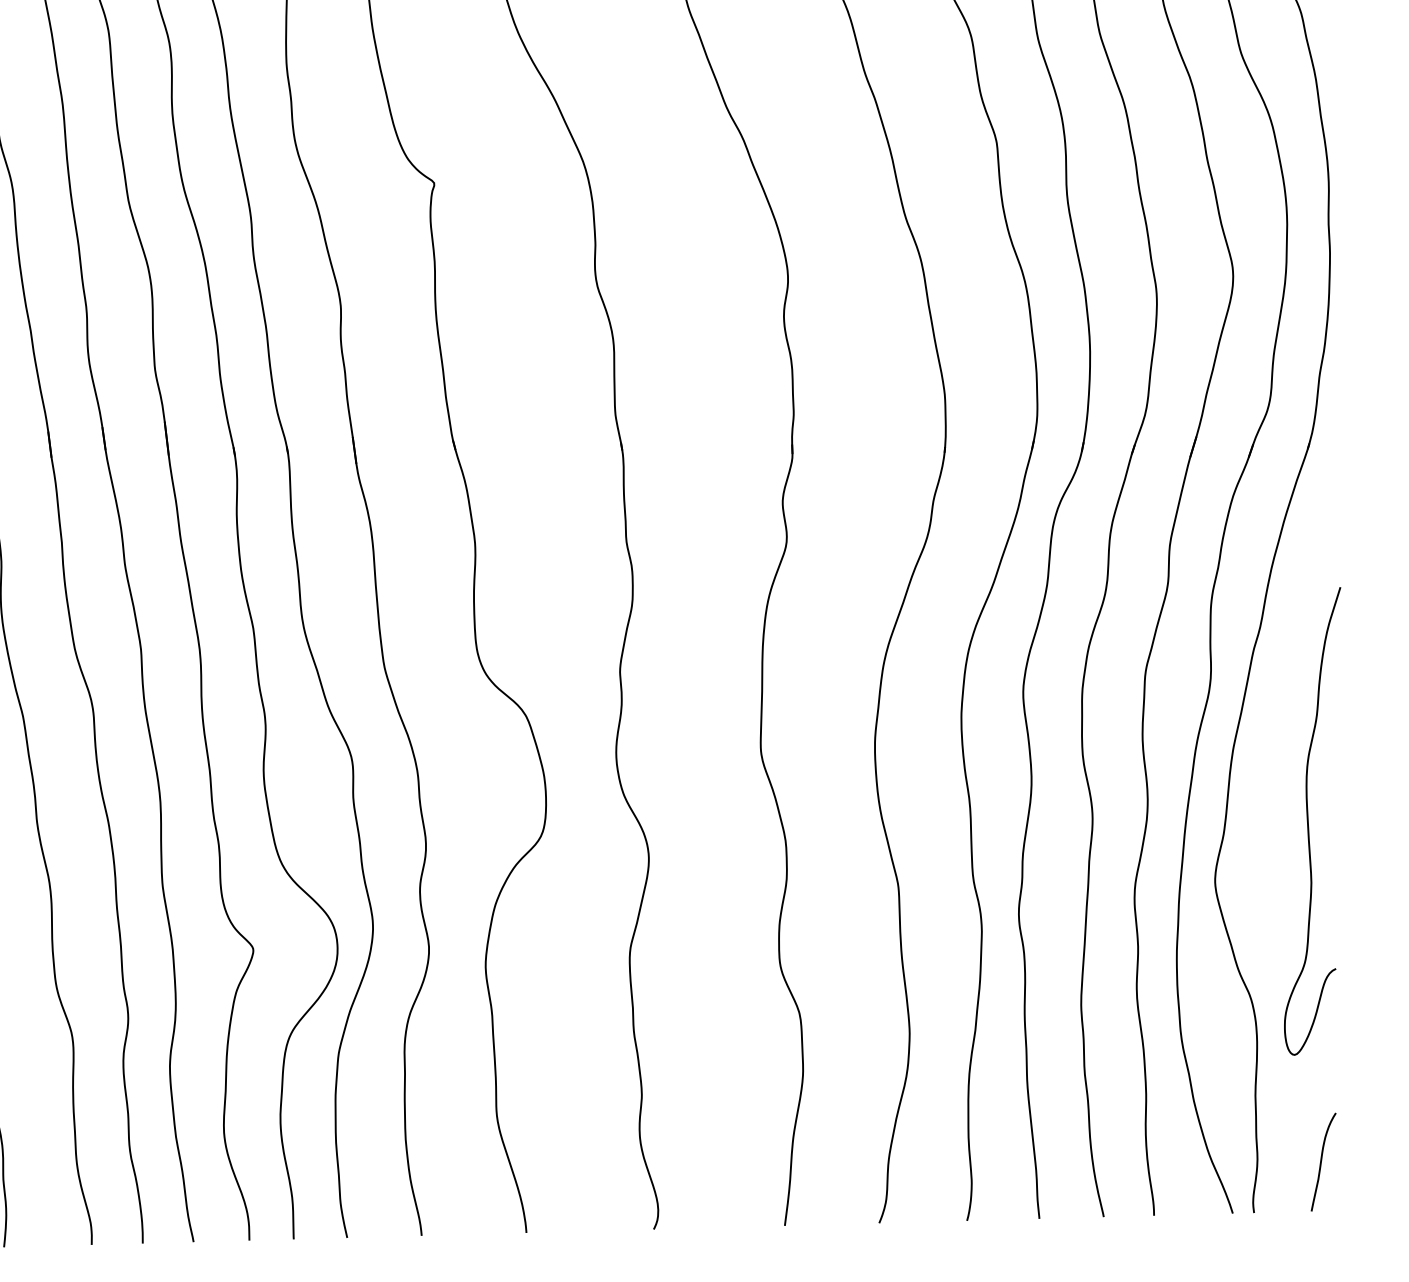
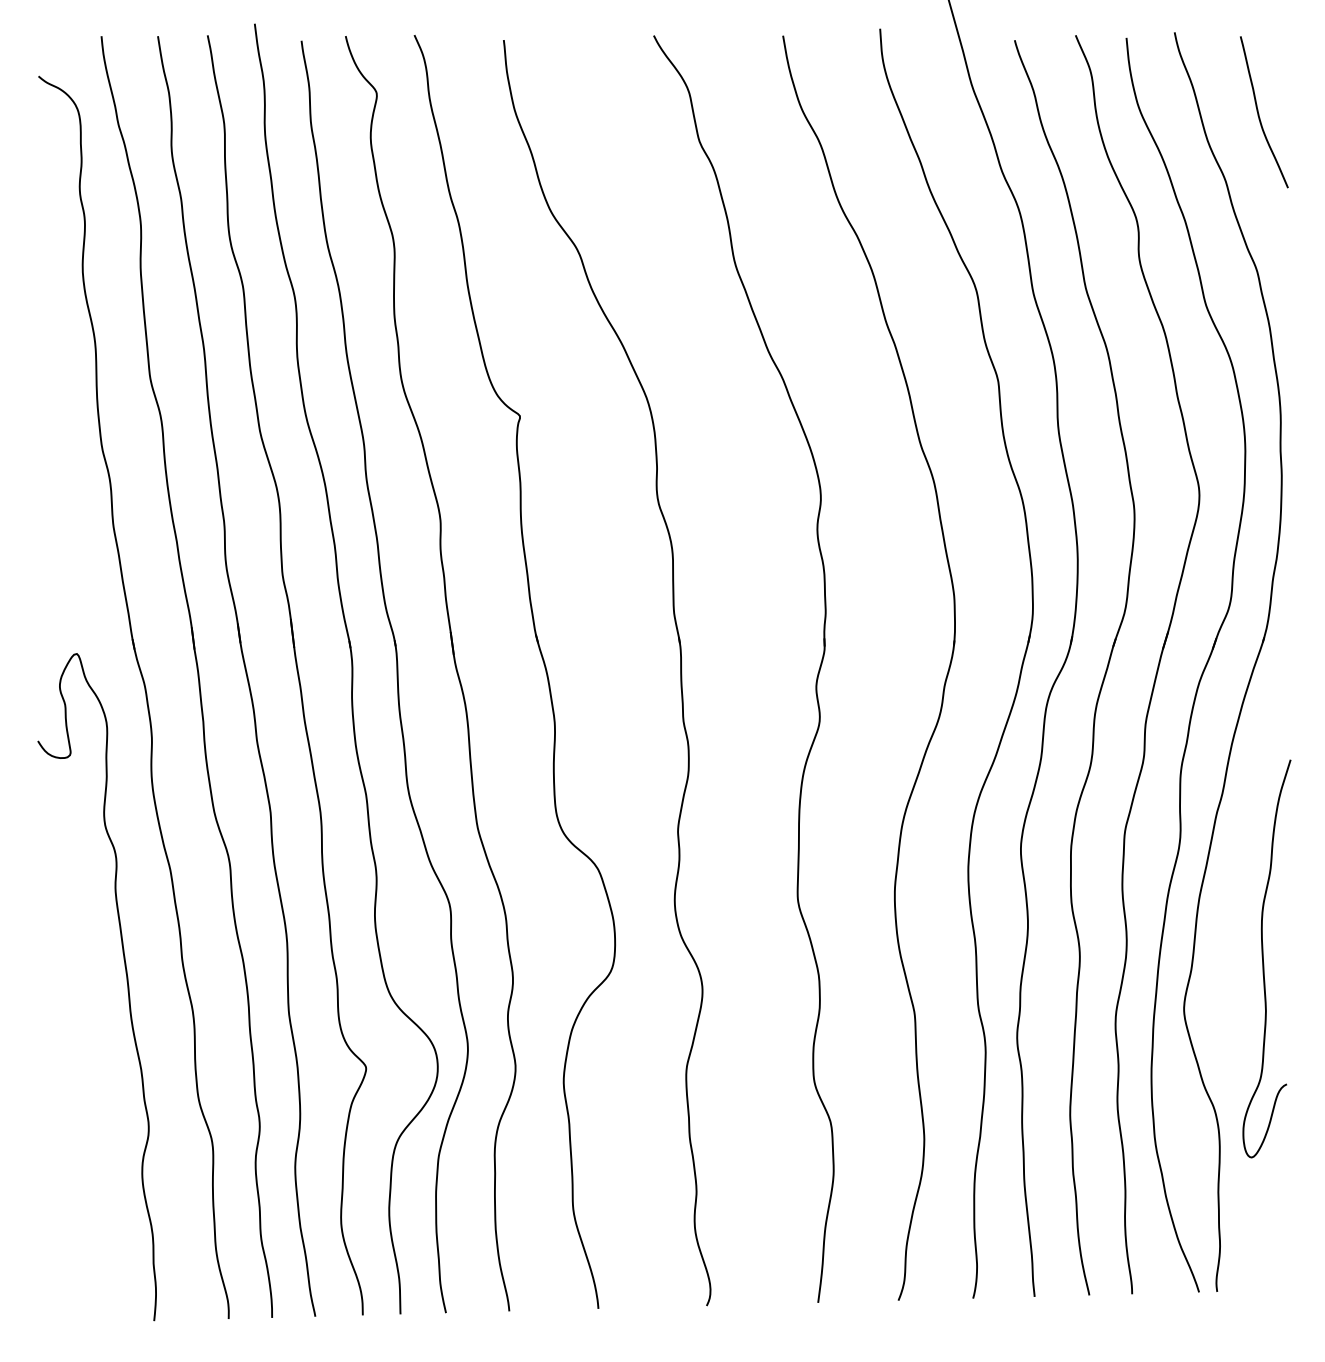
curve: (1322, 1160) -> (1275, 1247), removed

